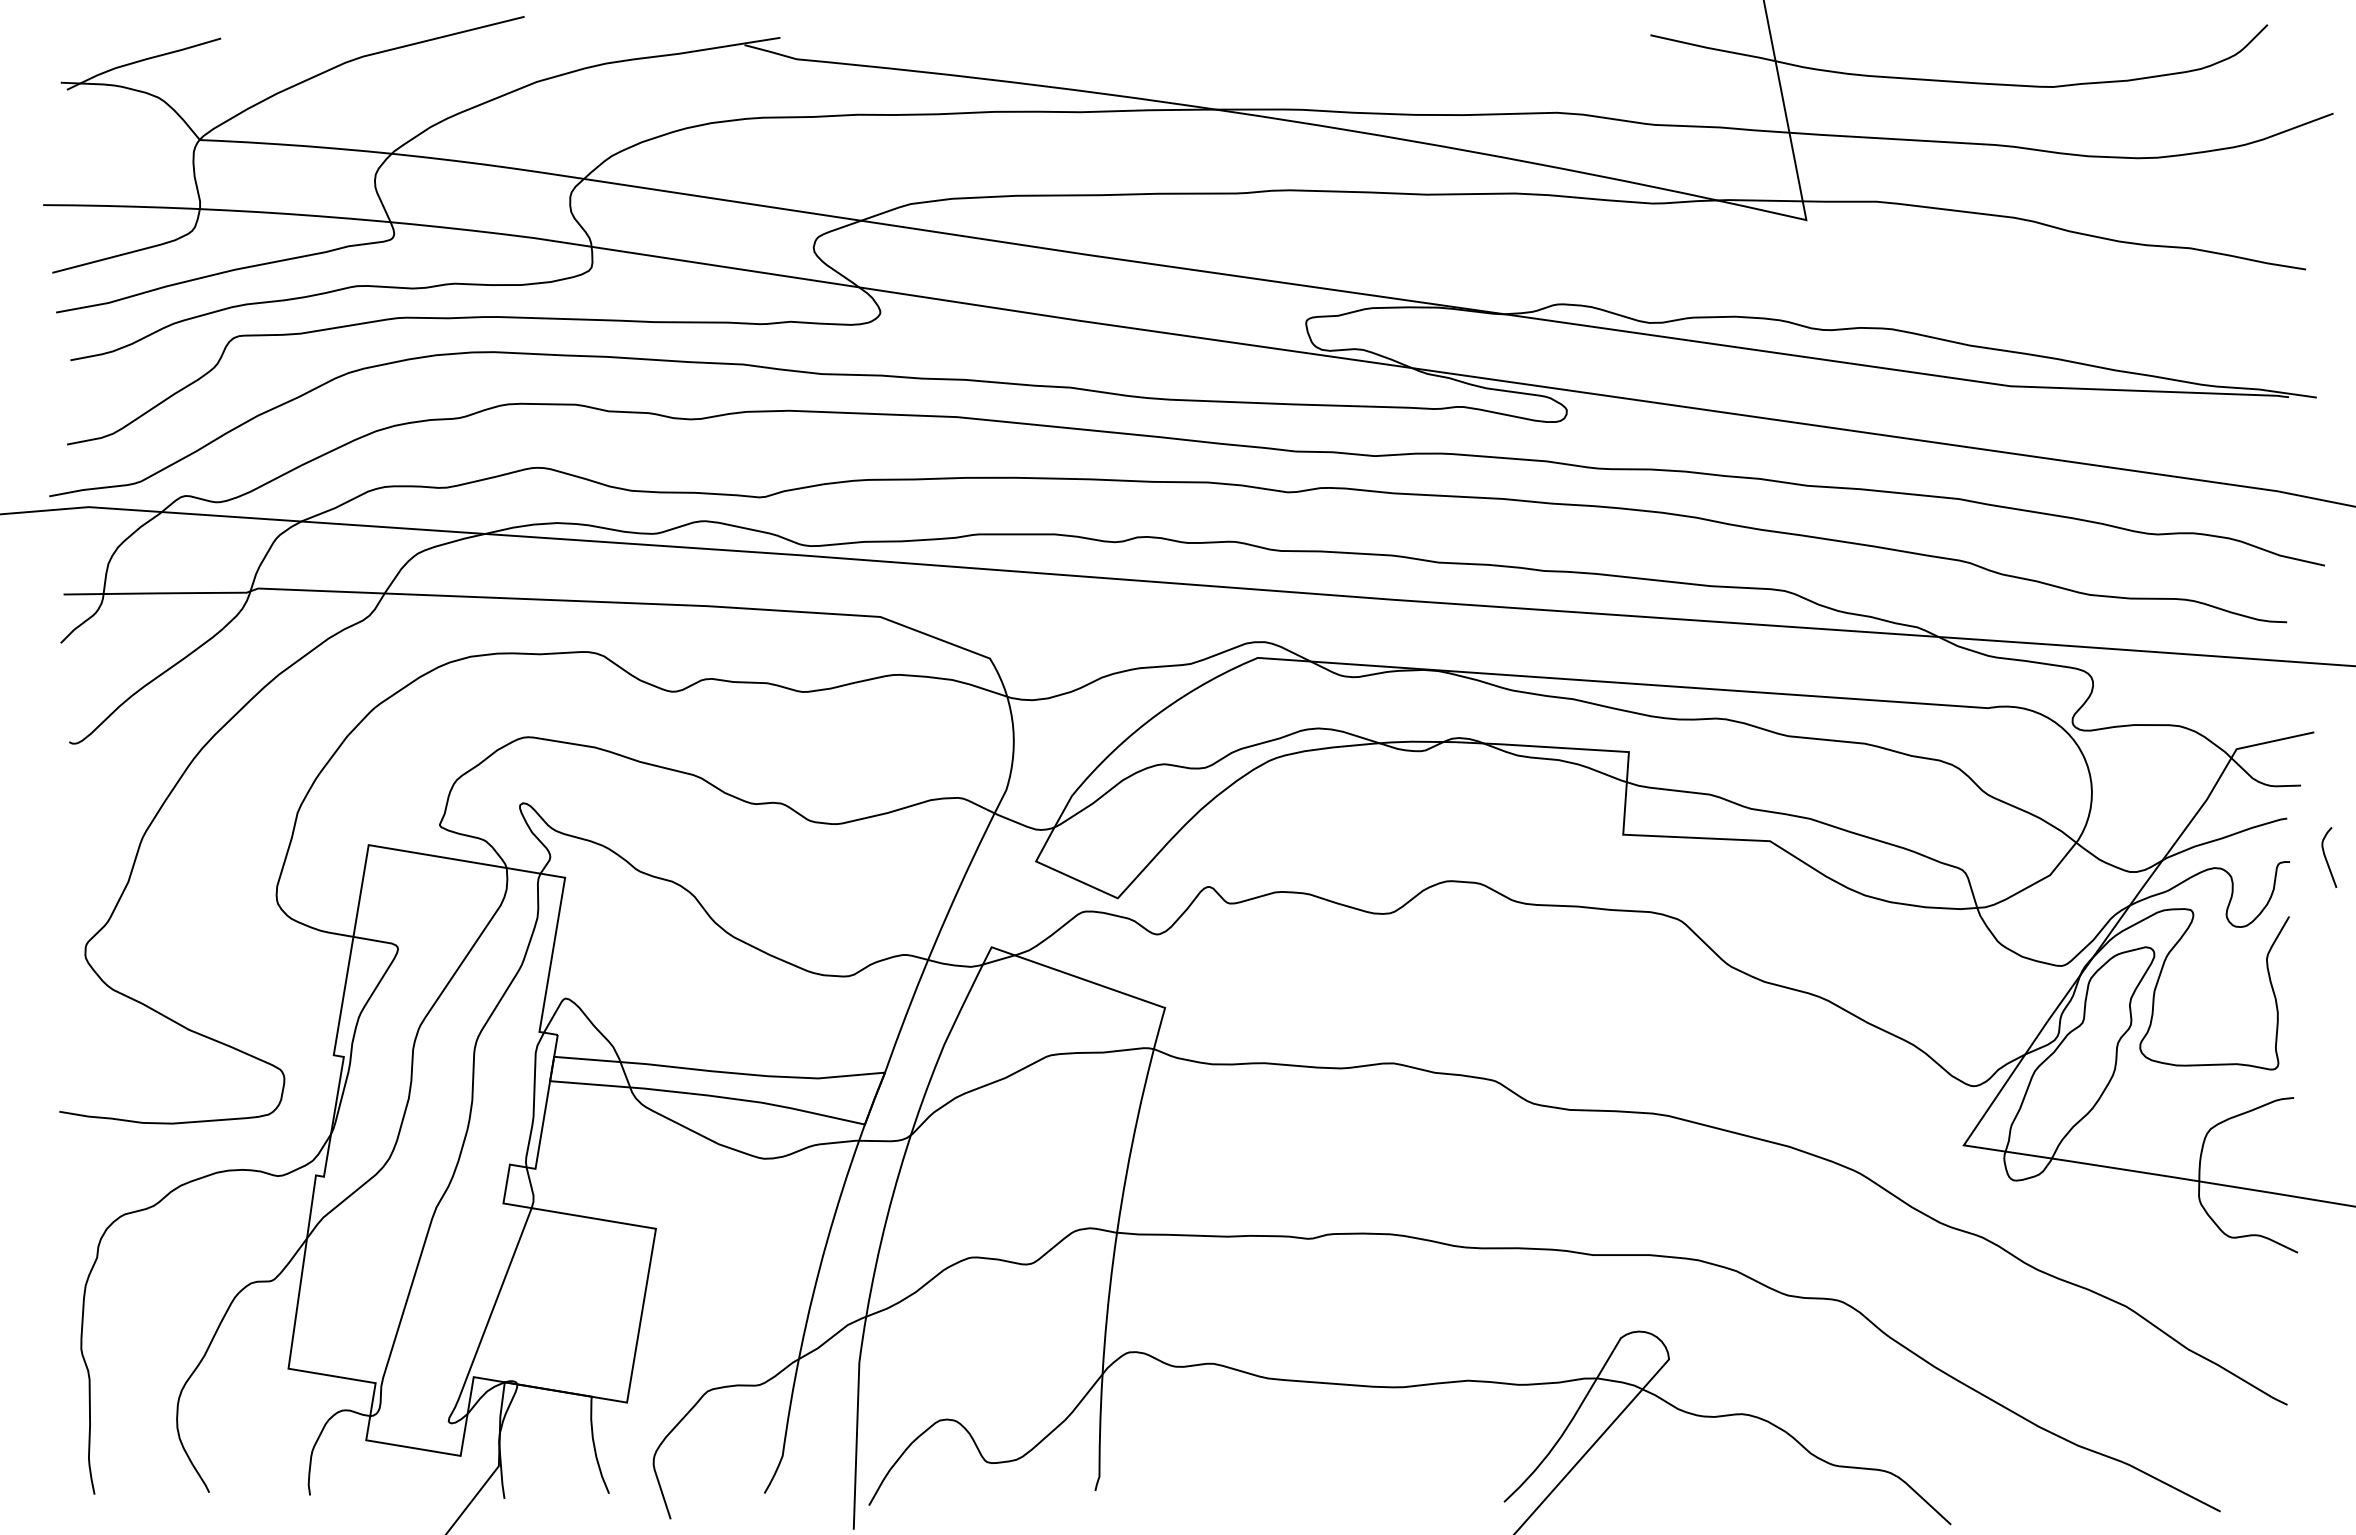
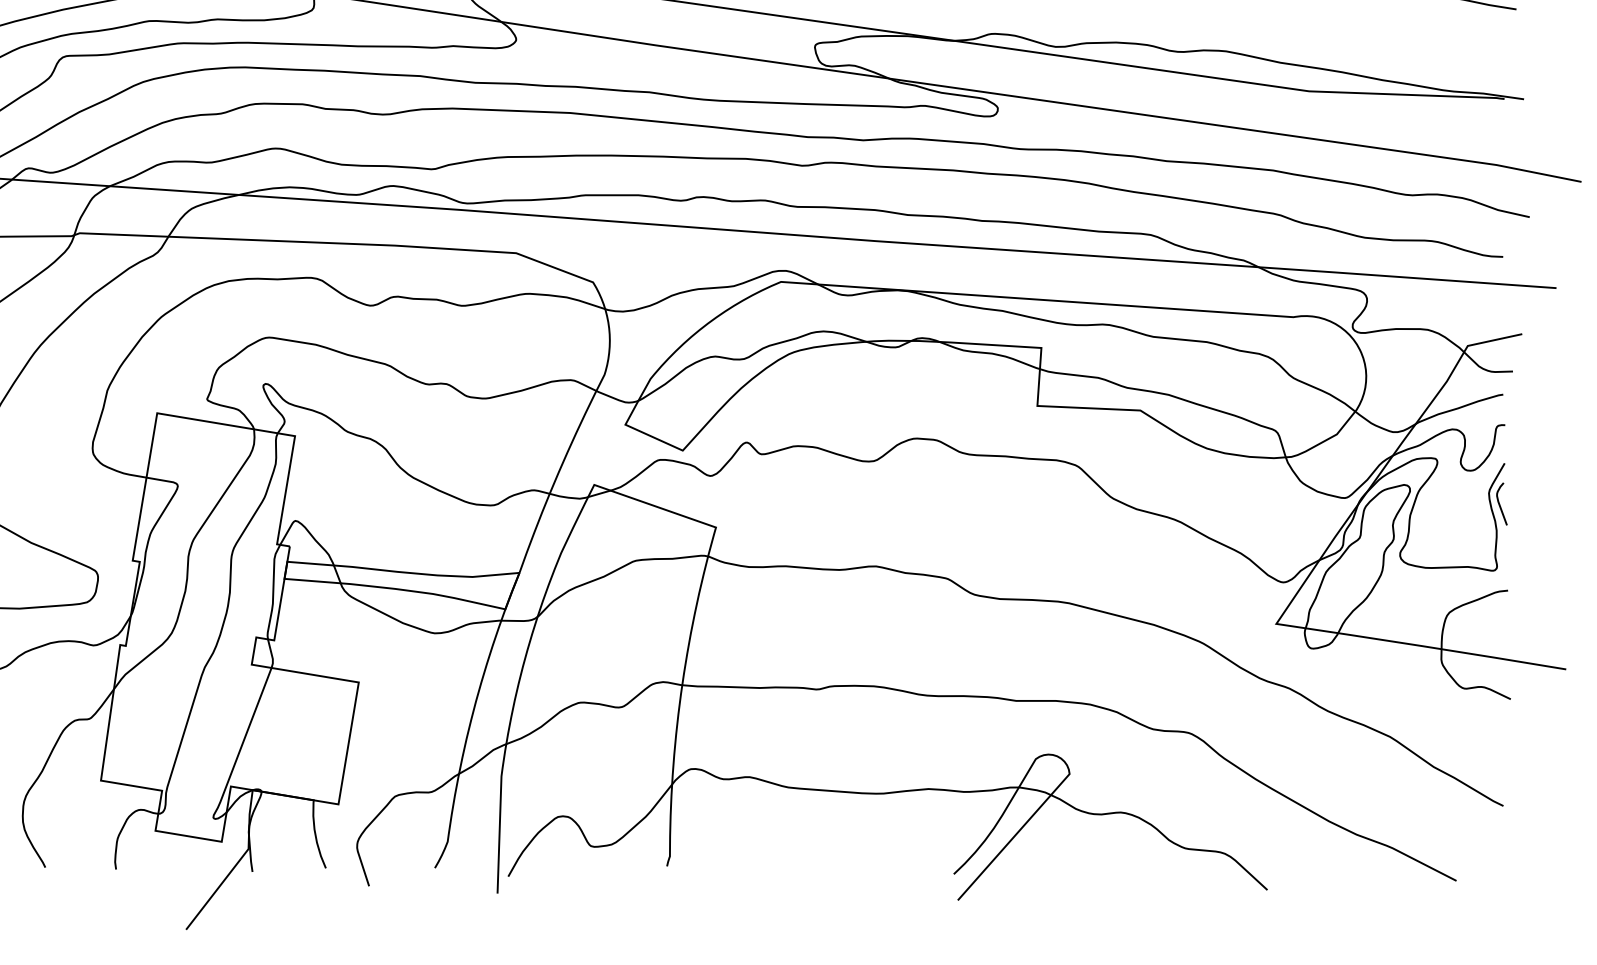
curve: (2327, 859) -> (1500, 505), moved

